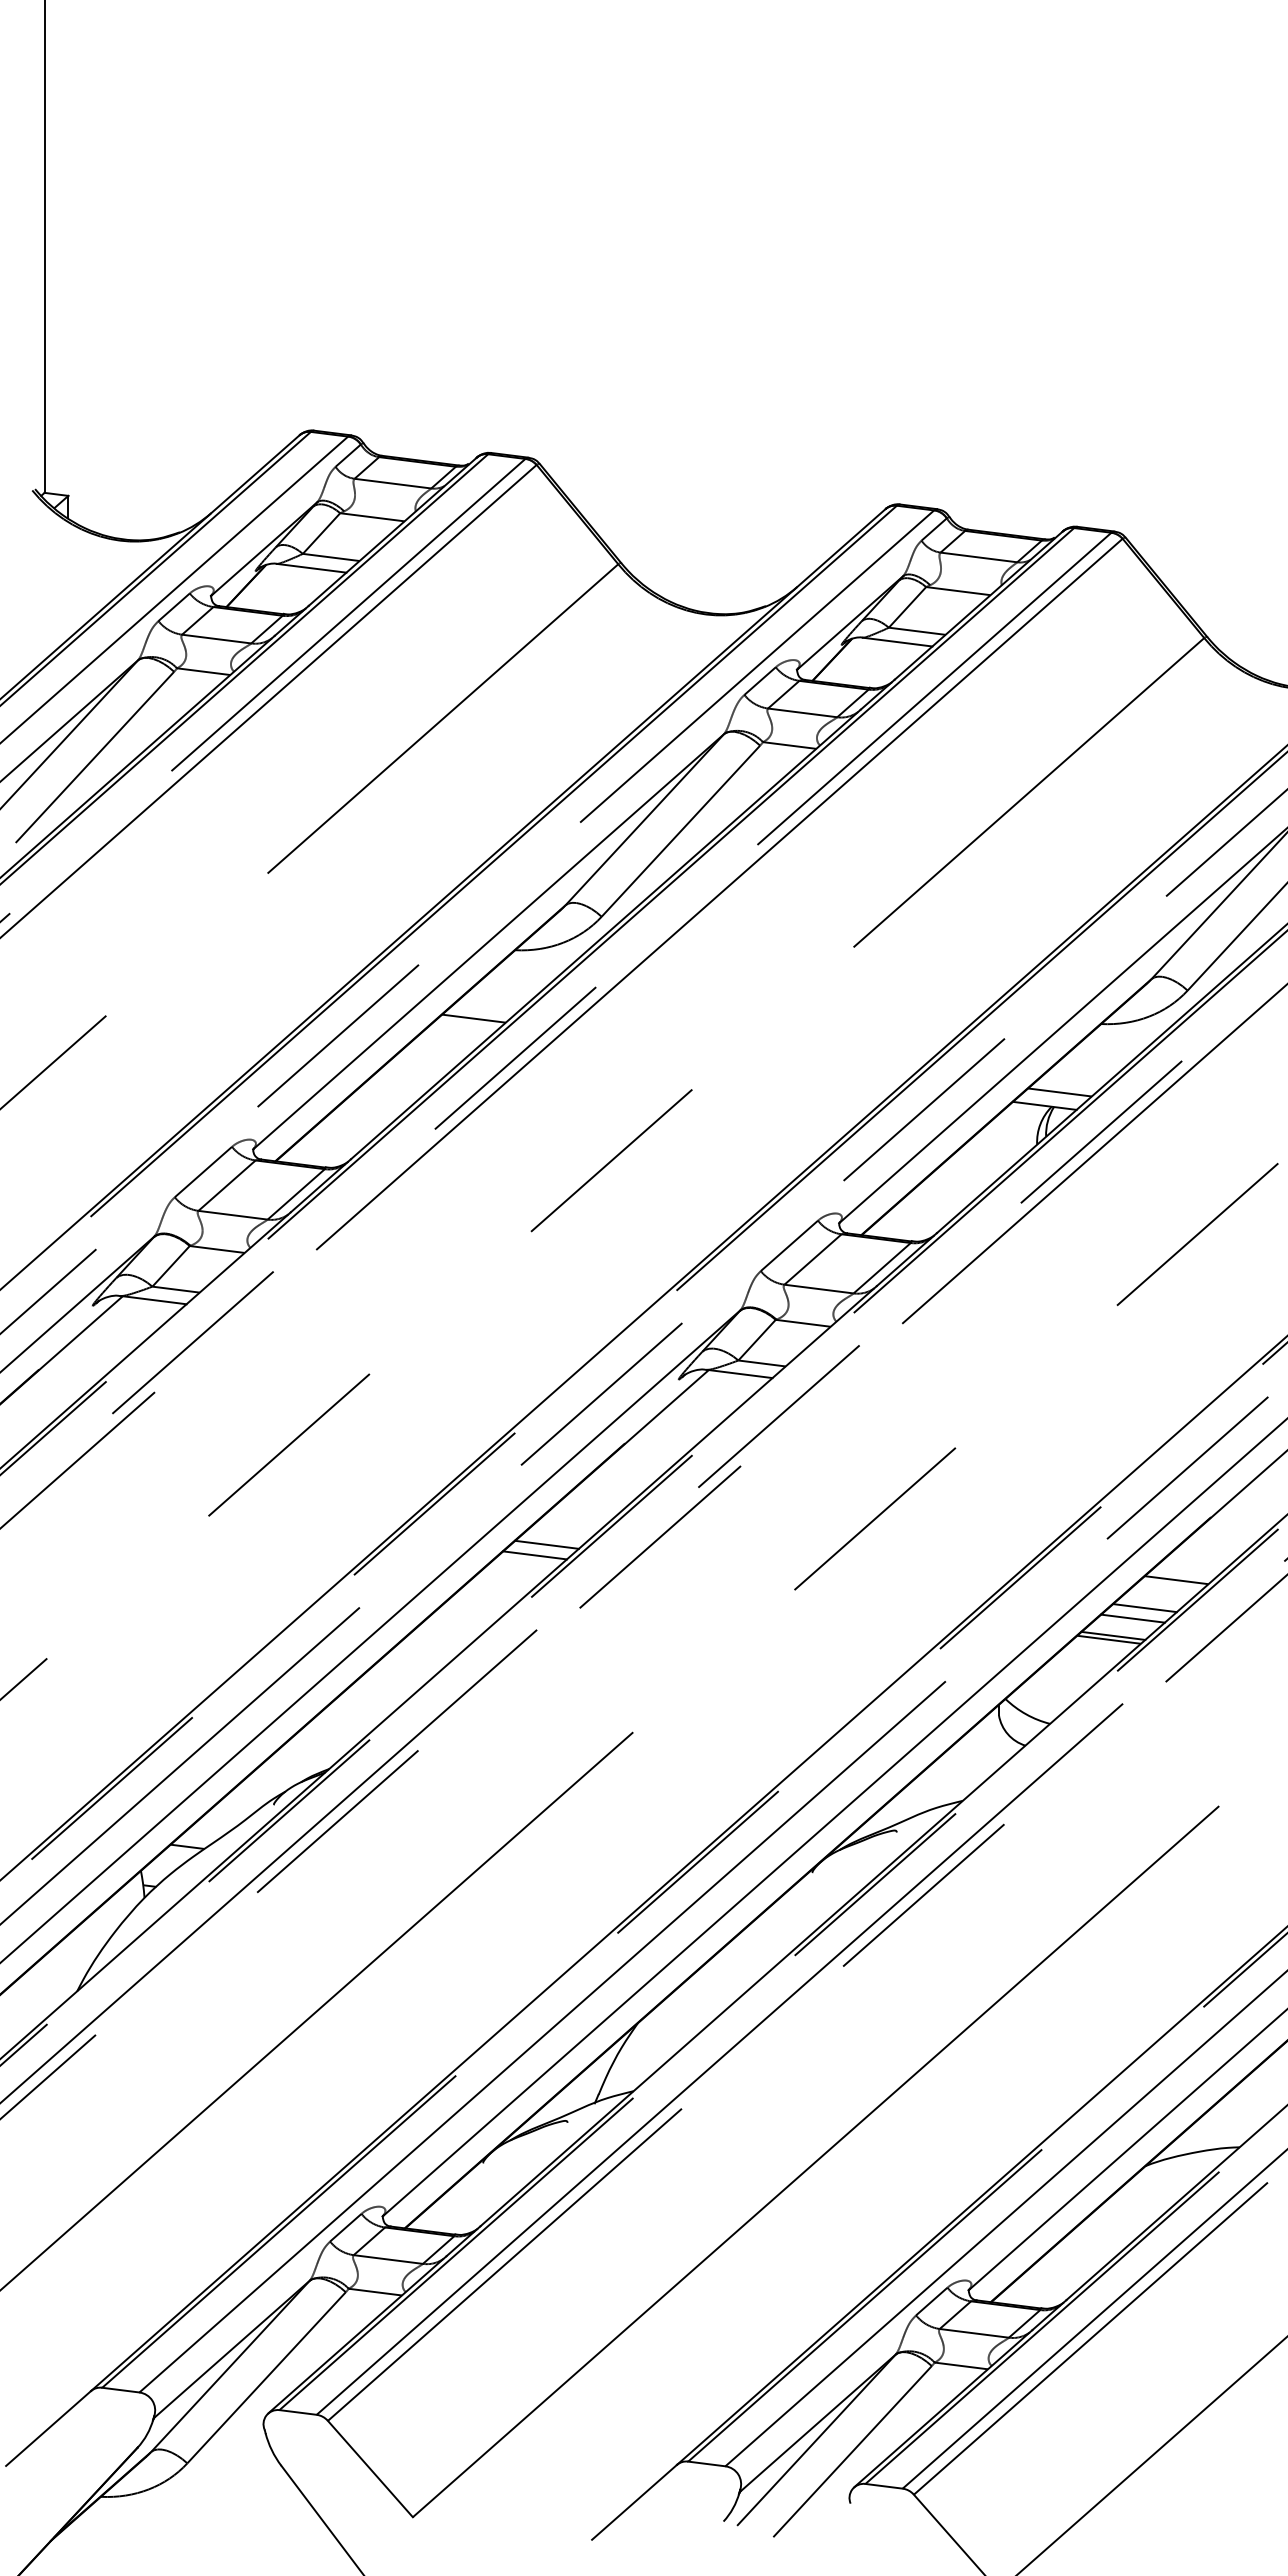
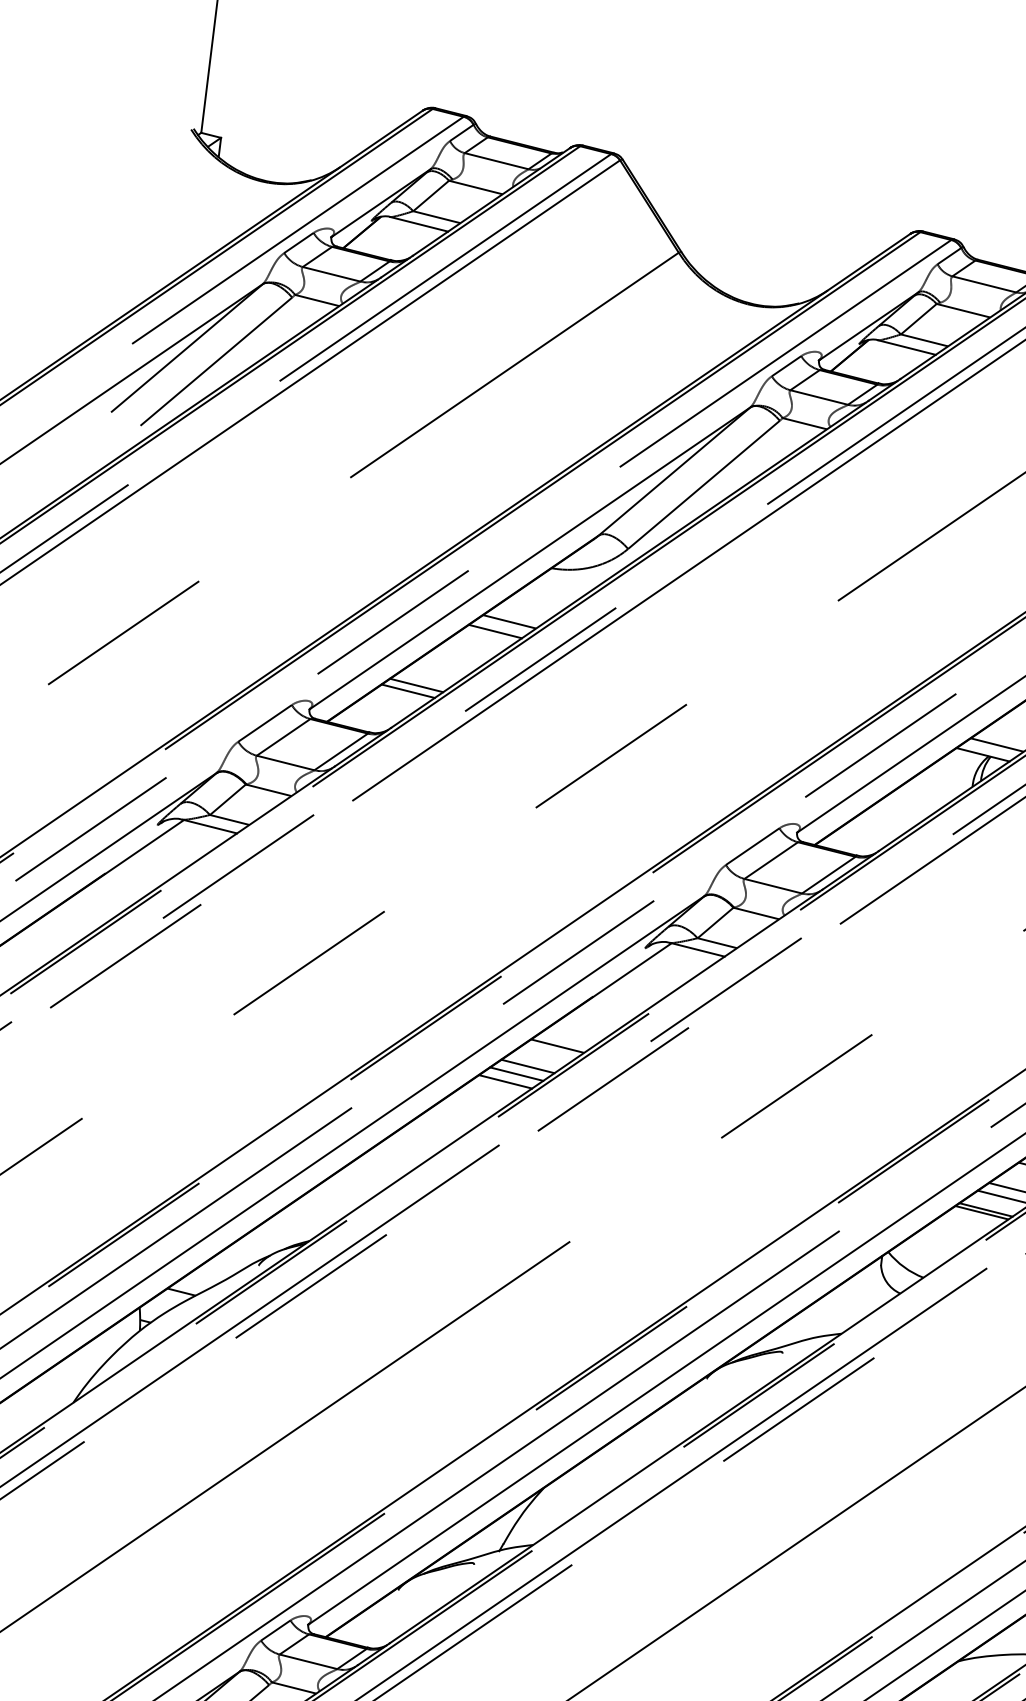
line: (458, 1032) -> (495, 631), added
line: (374, 1106) -> (416, 685), added
line: (365, 1114) -> (408, 691), added
line: (590, 1506) -> (557, 1046), added
line: (558, 1534) -> (527, 1066), added

